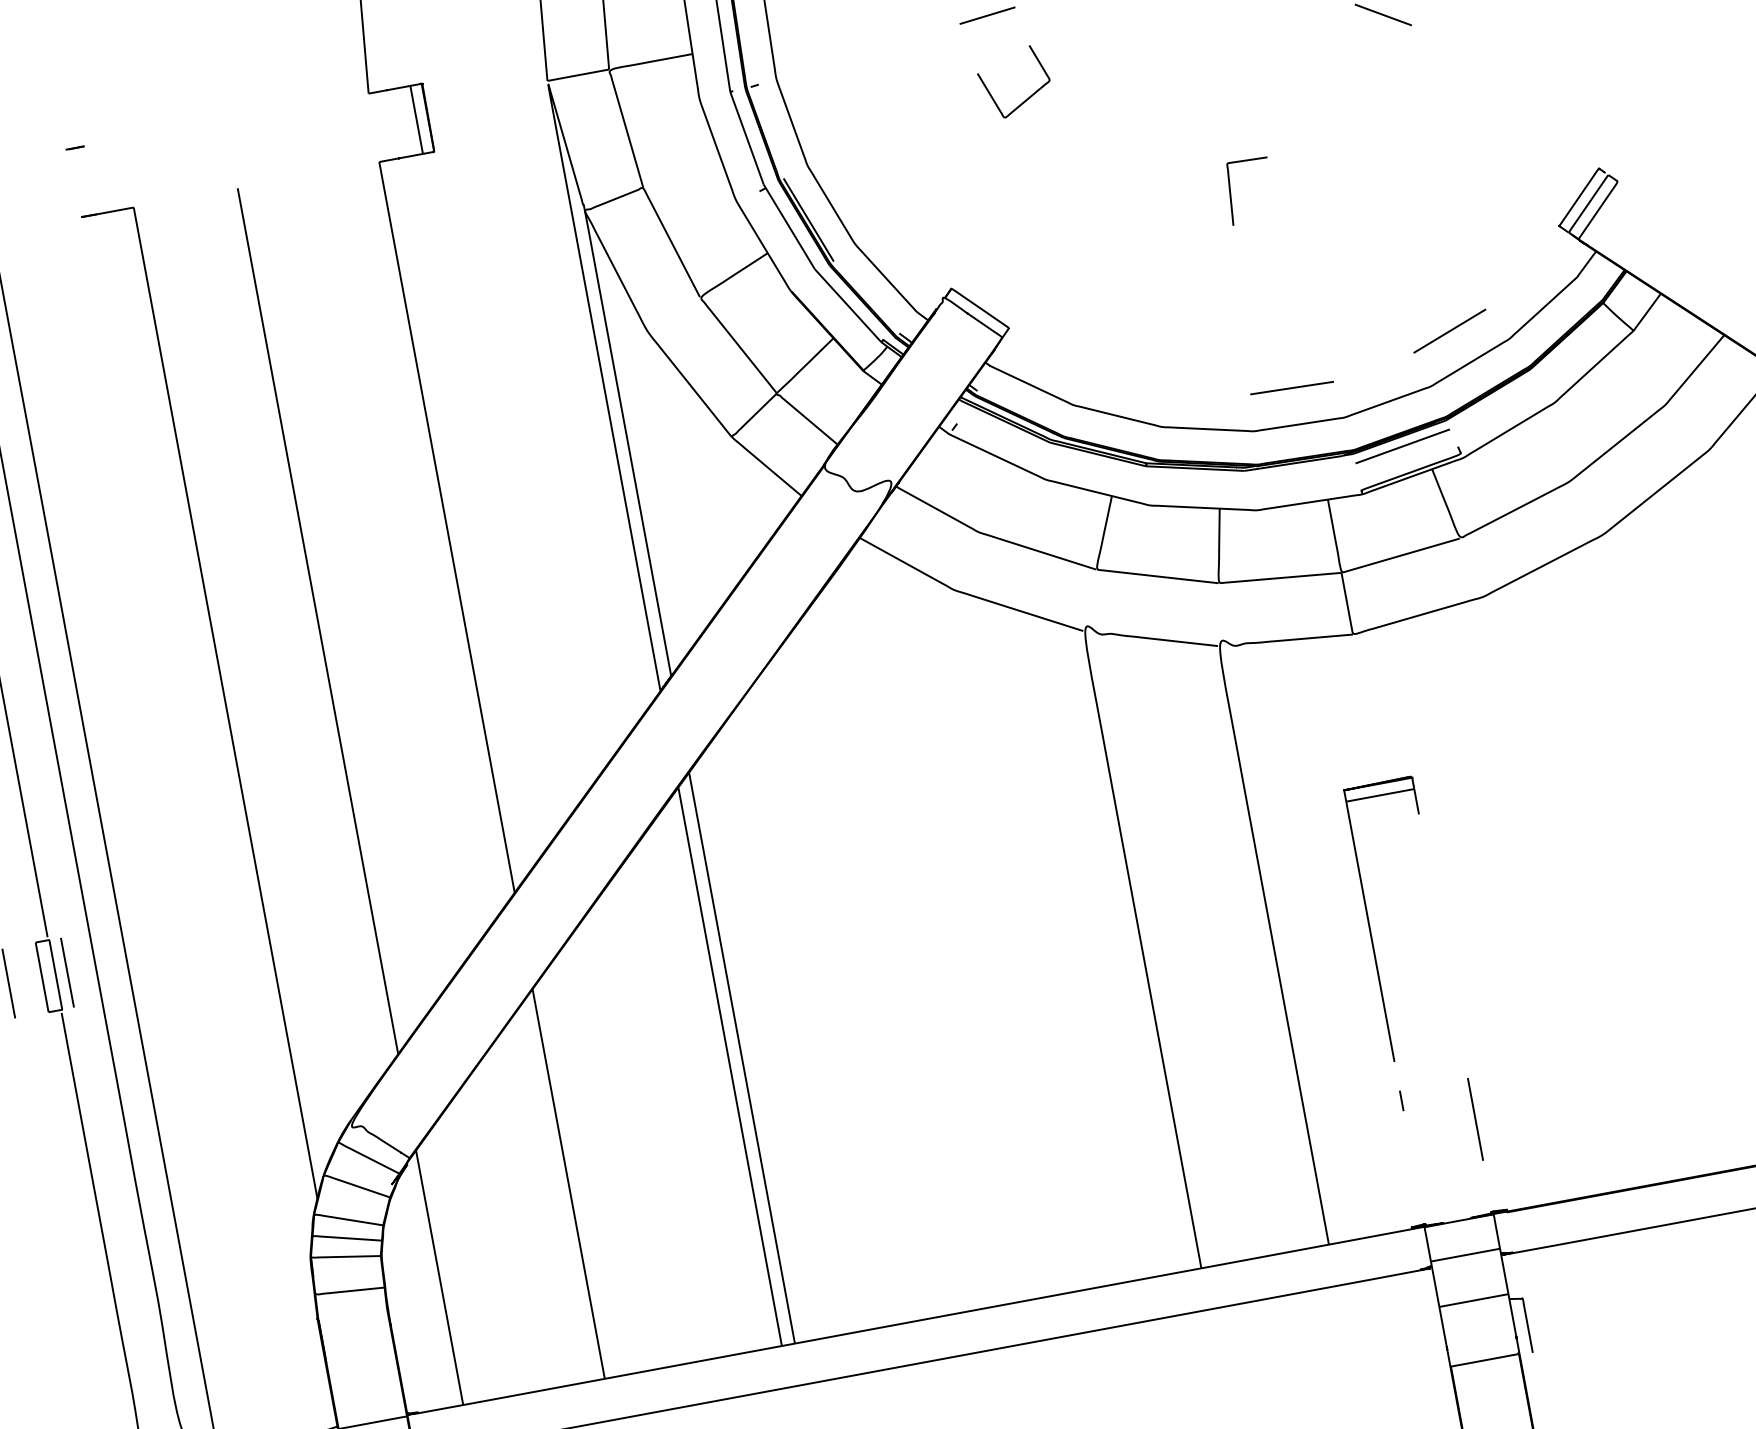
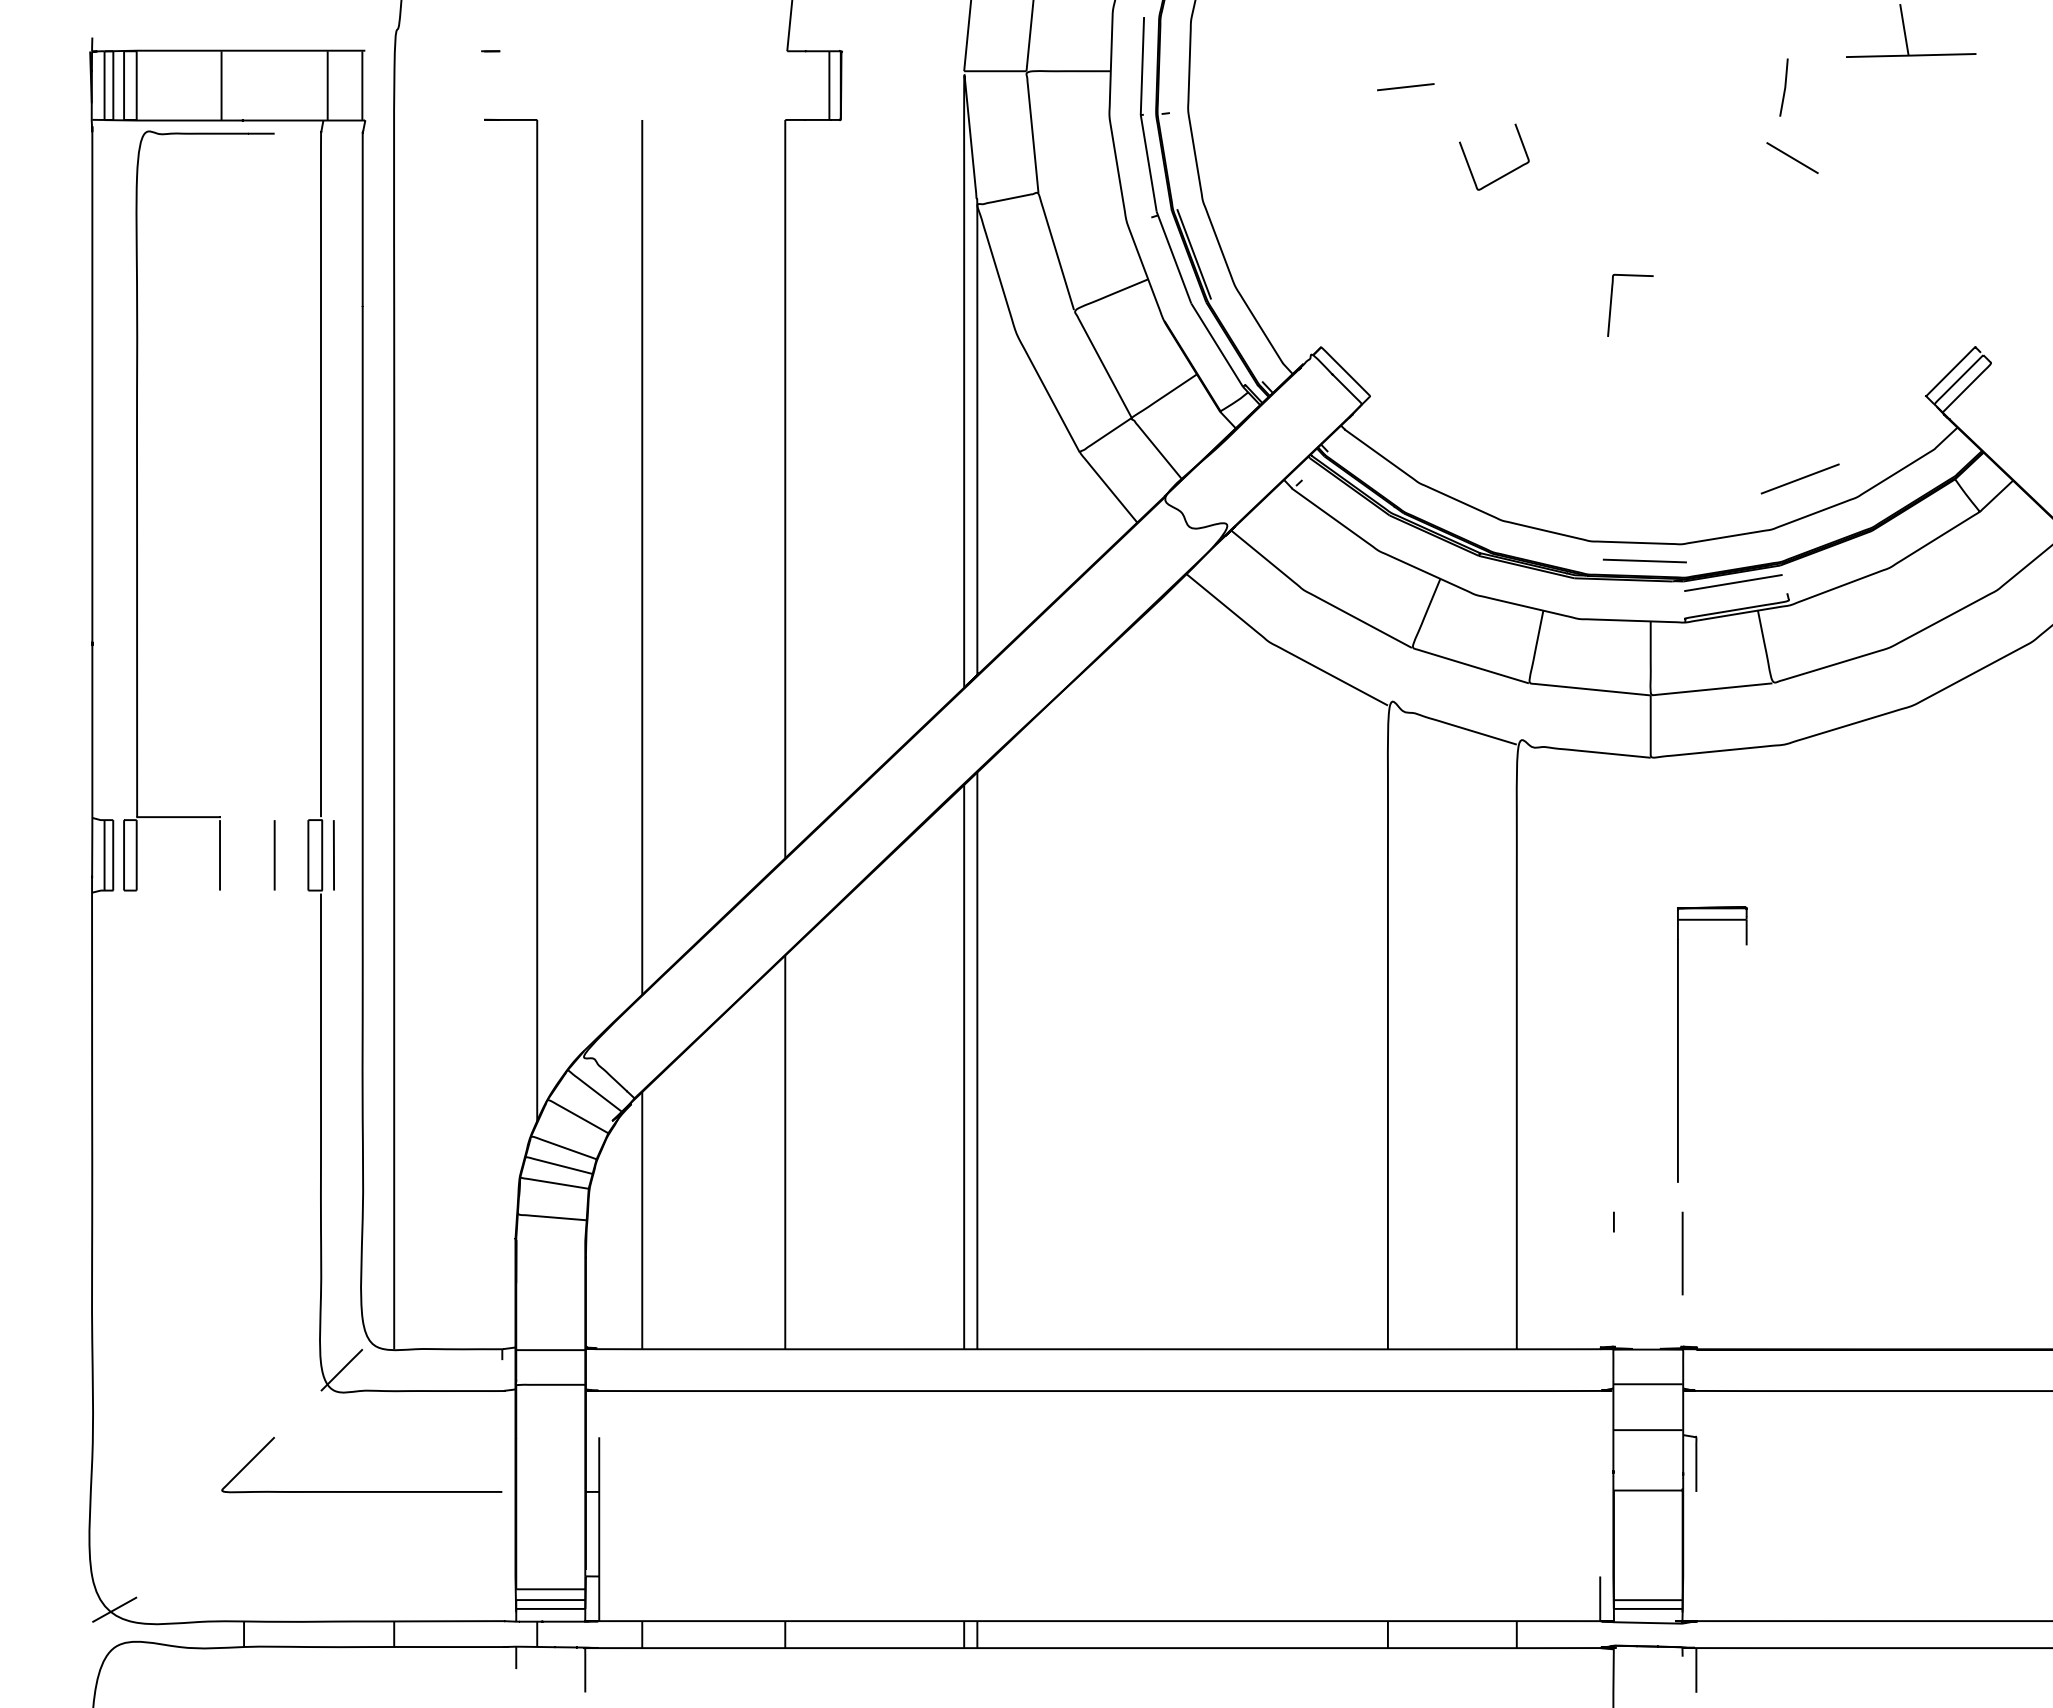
curve: (1027, 97) -> (1504, 174), moved
line: (1291, 387) -> (1644, 560), moved
part: (1369, 925) -> (1678, 1044), moved

